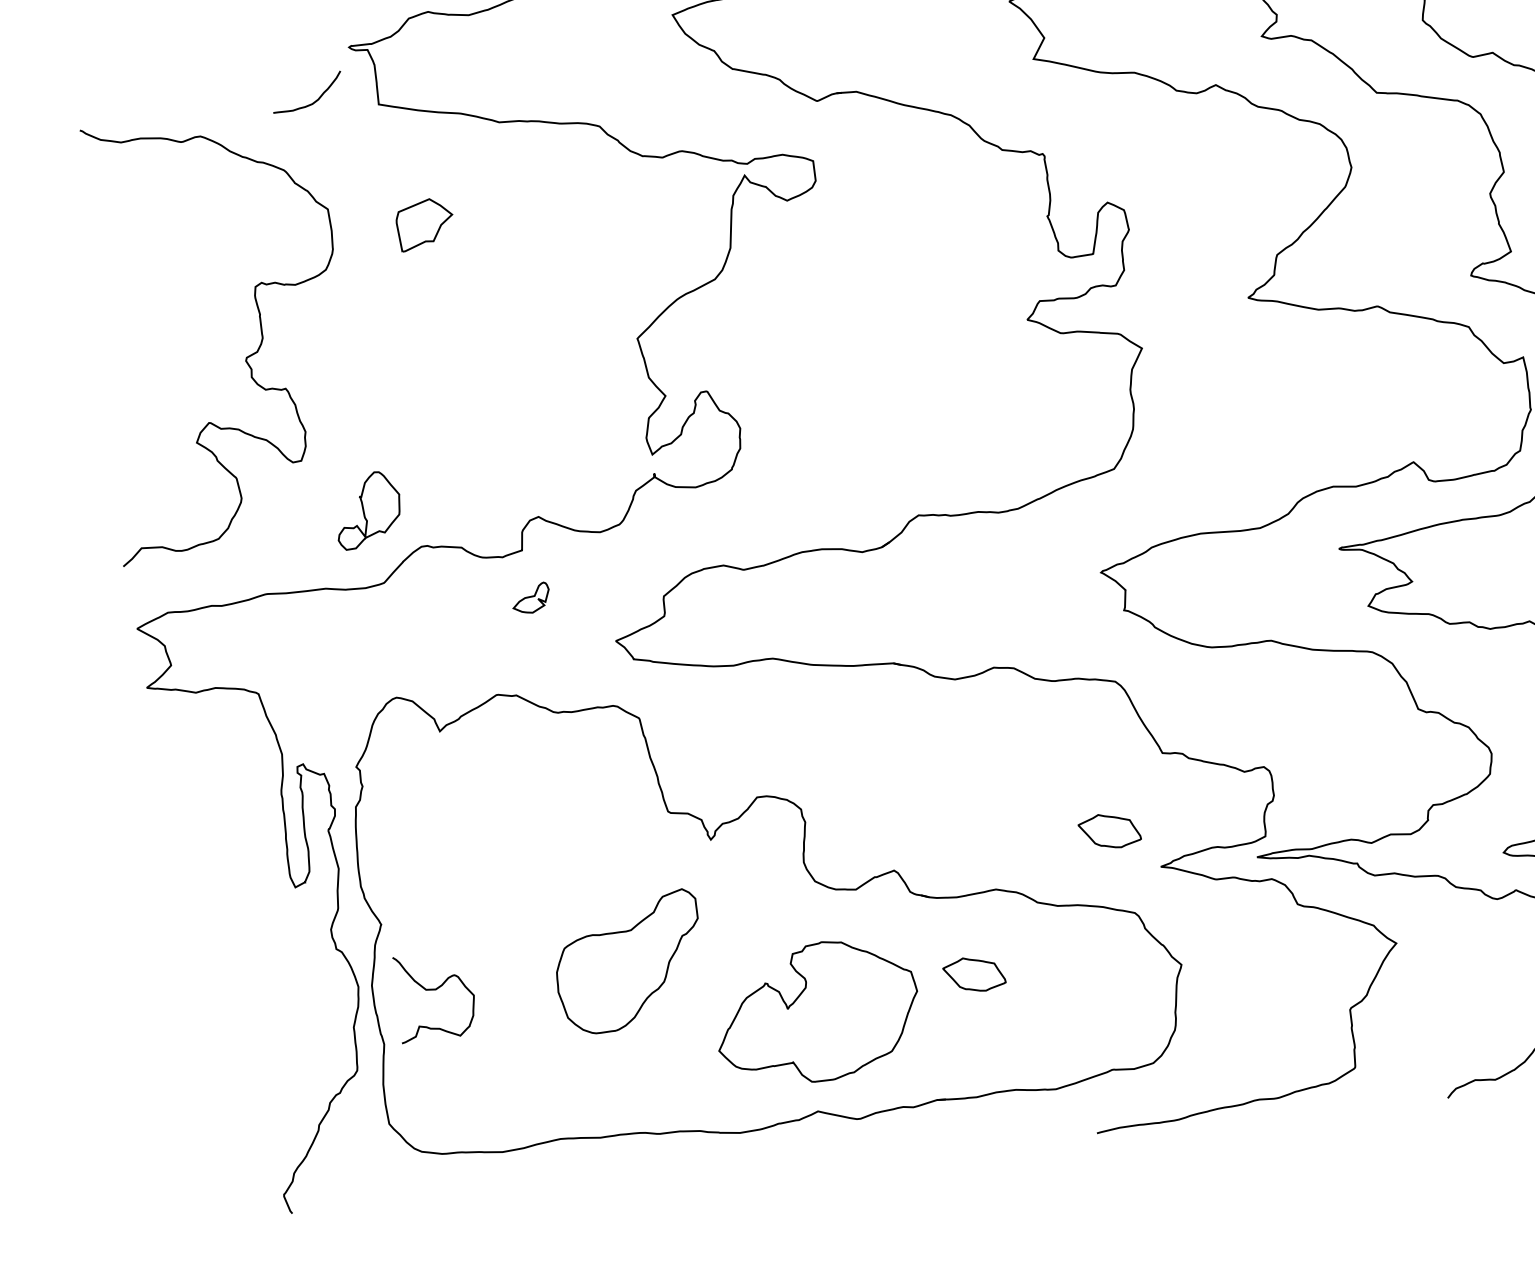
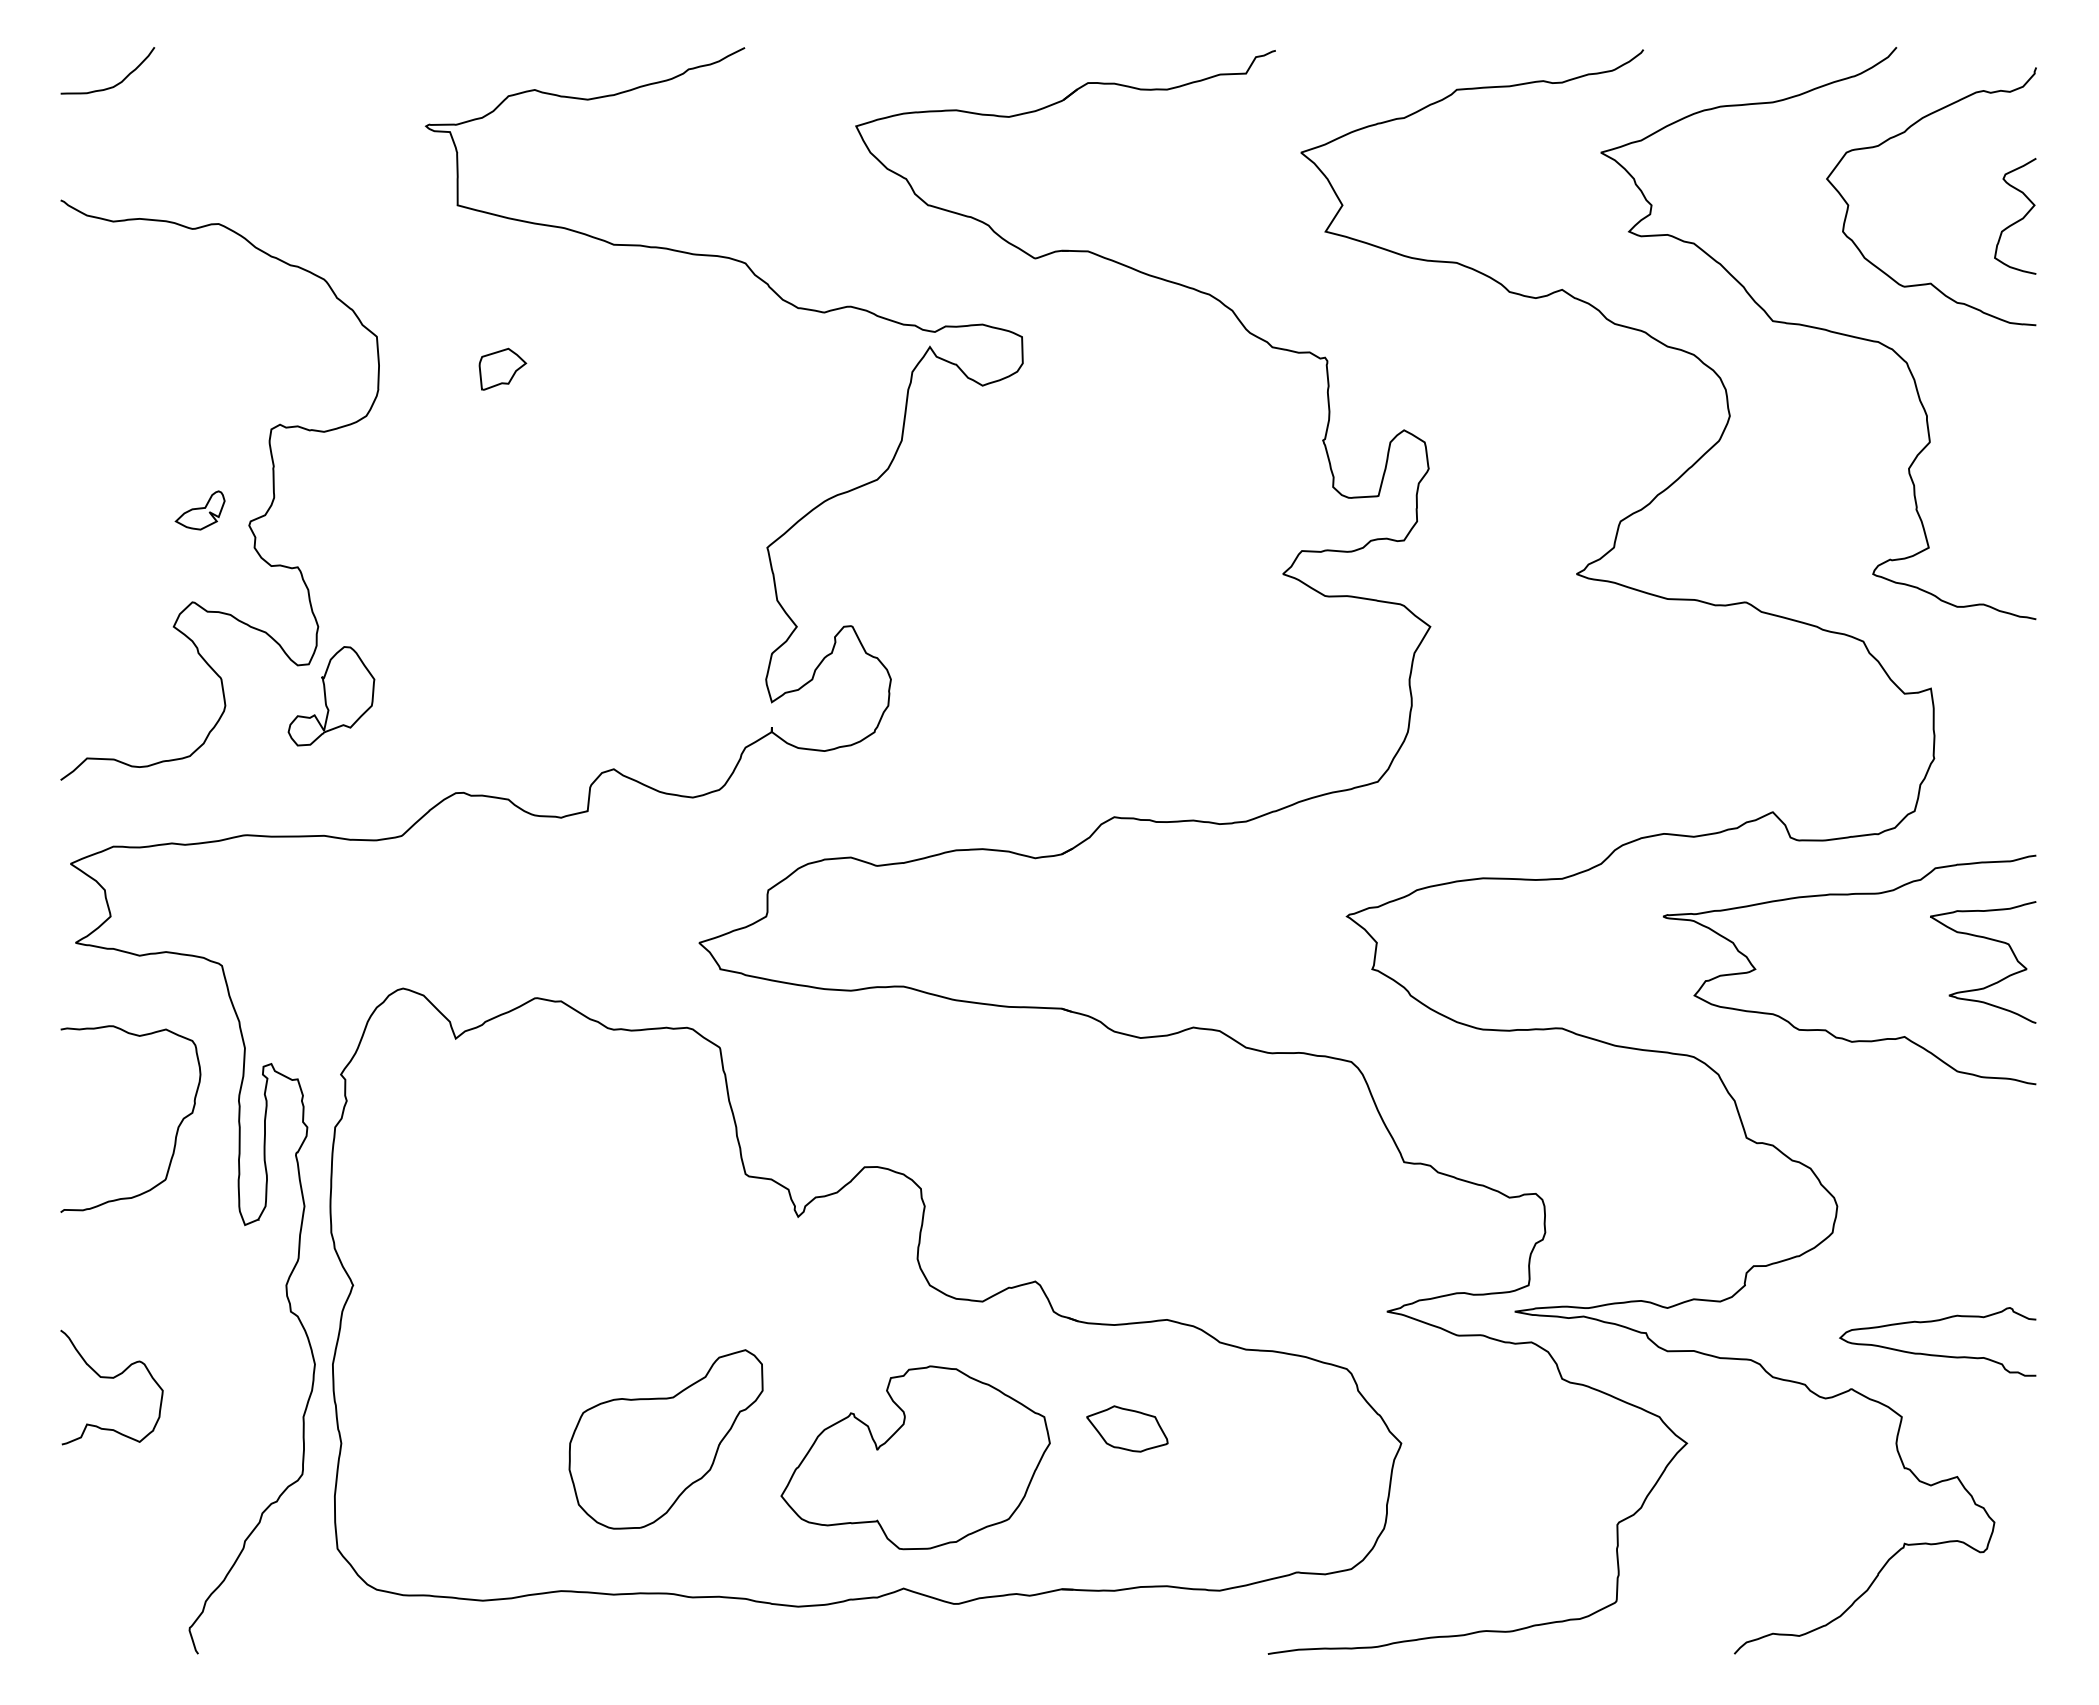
curve: (313, 101) -> (115, 84), moved
part: (424, 223) -> (502, 368), size x0.62
part: (368, 510) -> (331, 696), moved
part: (530, 598) -> (199, 510), moved
curve: (236, 821) -> (176, 1130), added
part: (1109, 830) -> (1324, 1257), removed
part: (628, 962) -> (665, 1439), moved
curve: (434, 990) -> (111, 1378), moved

